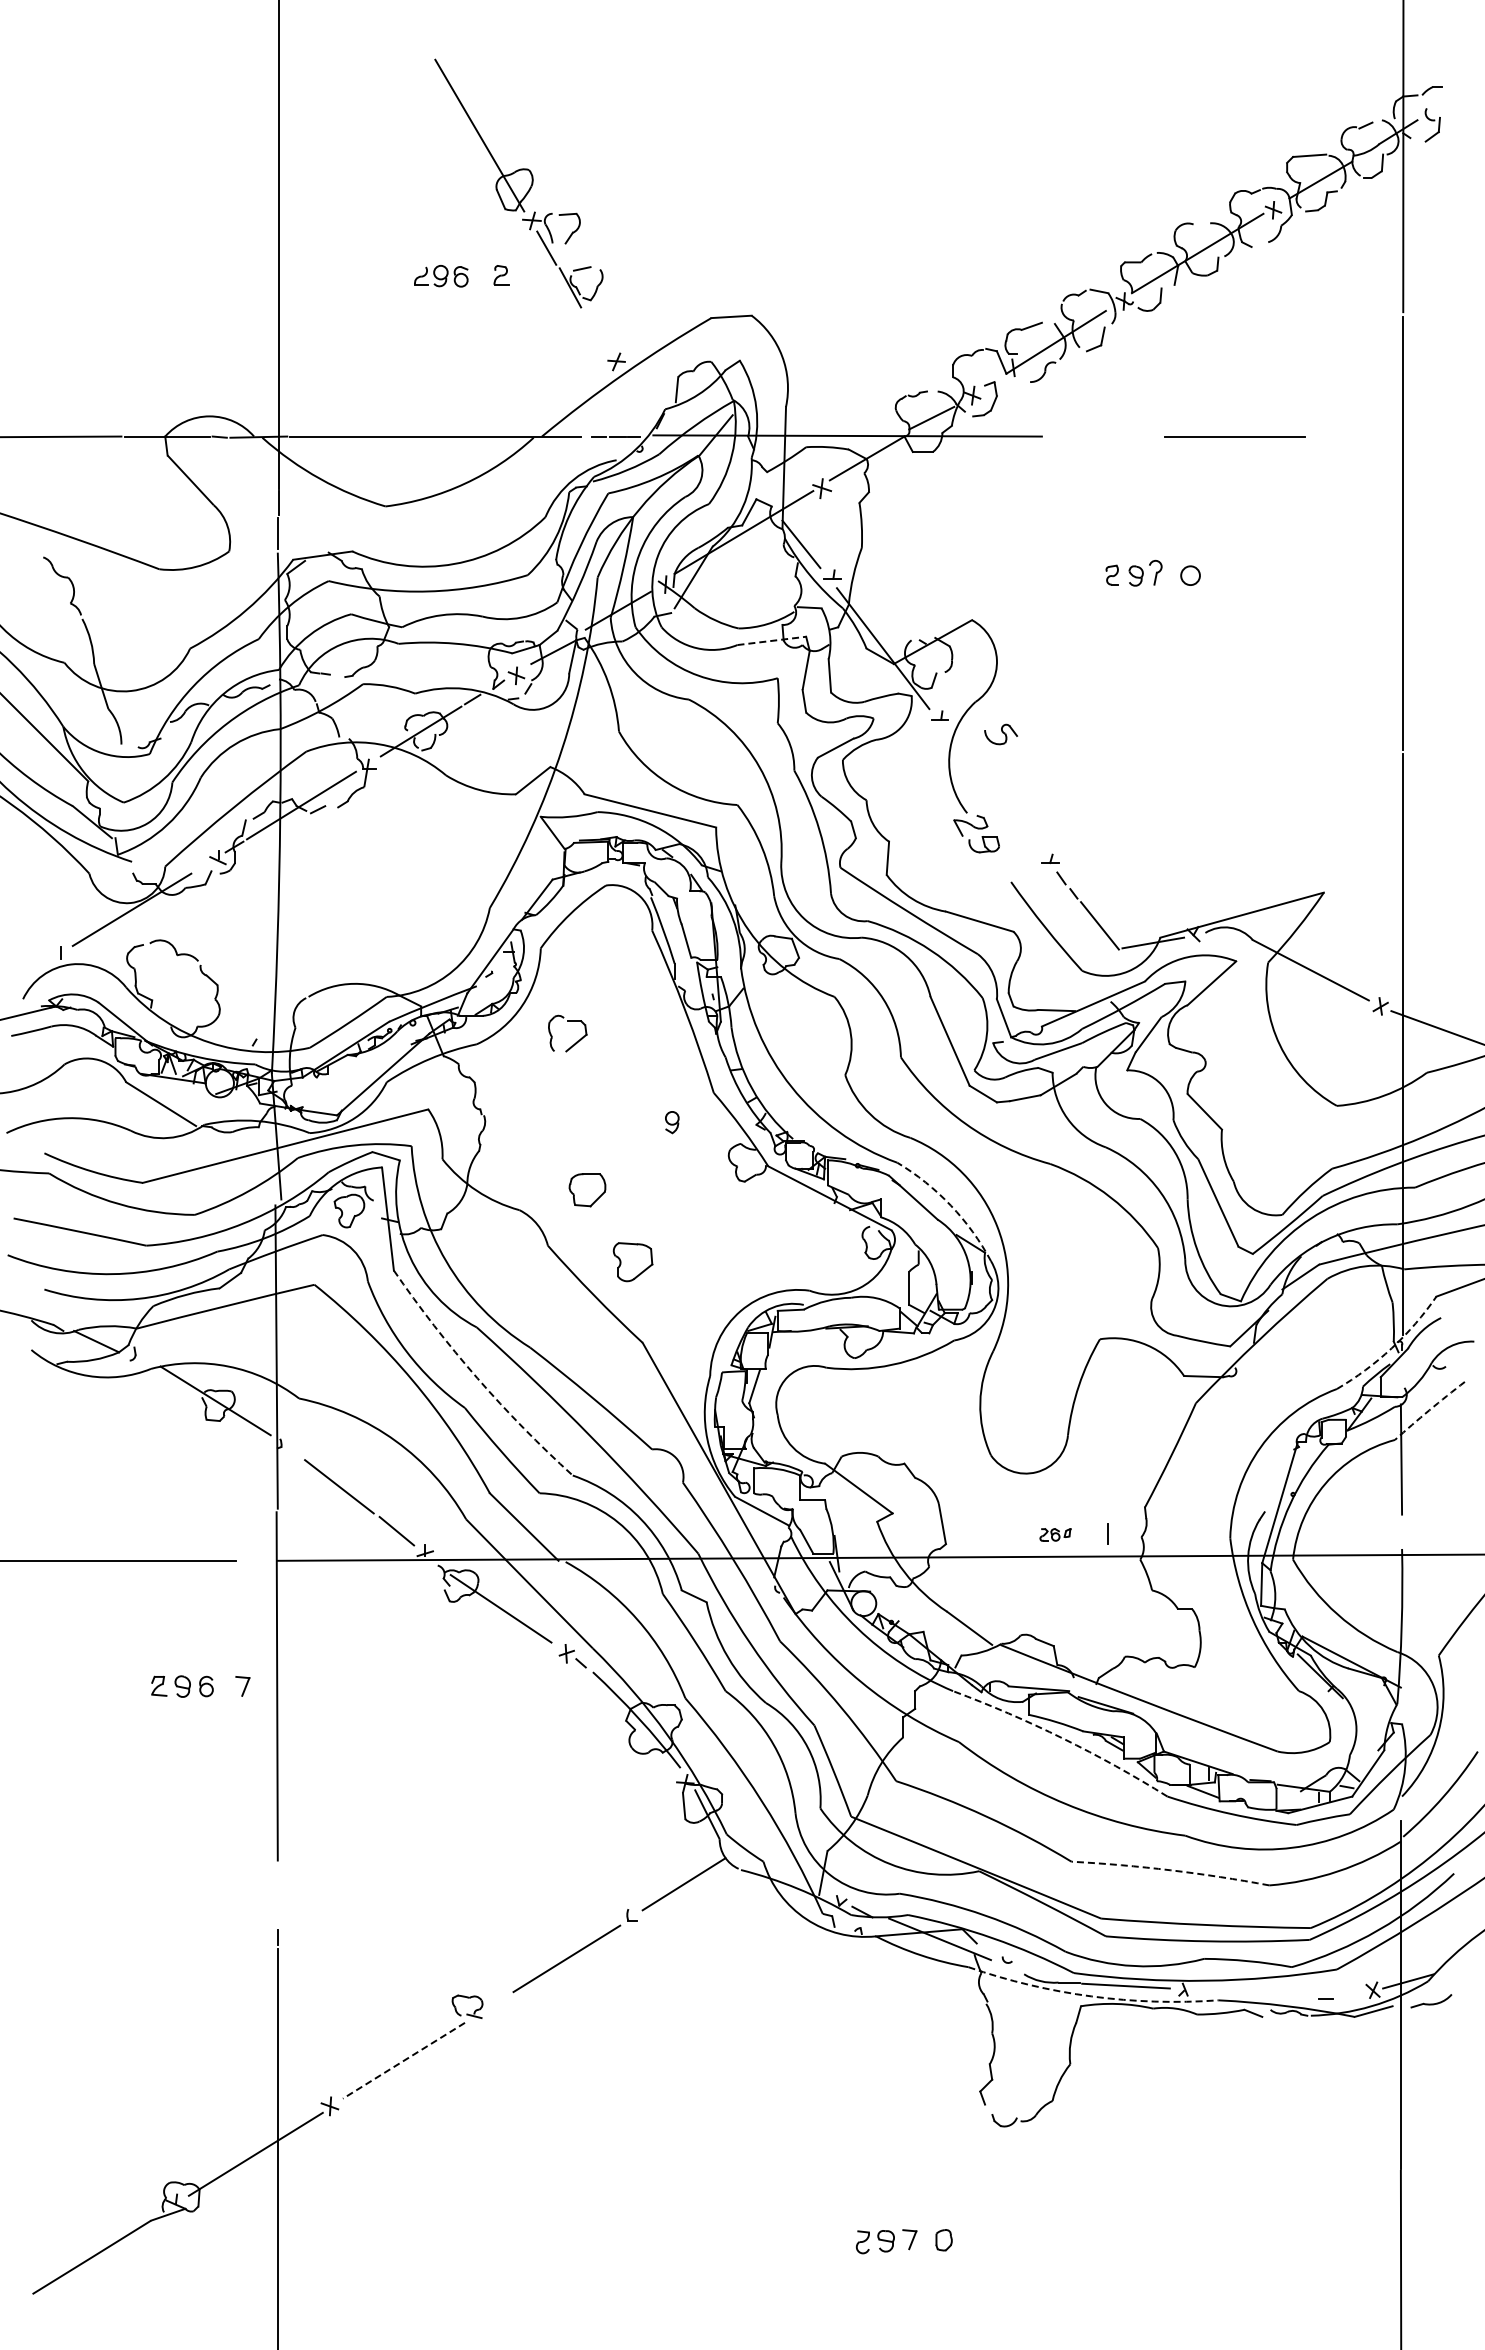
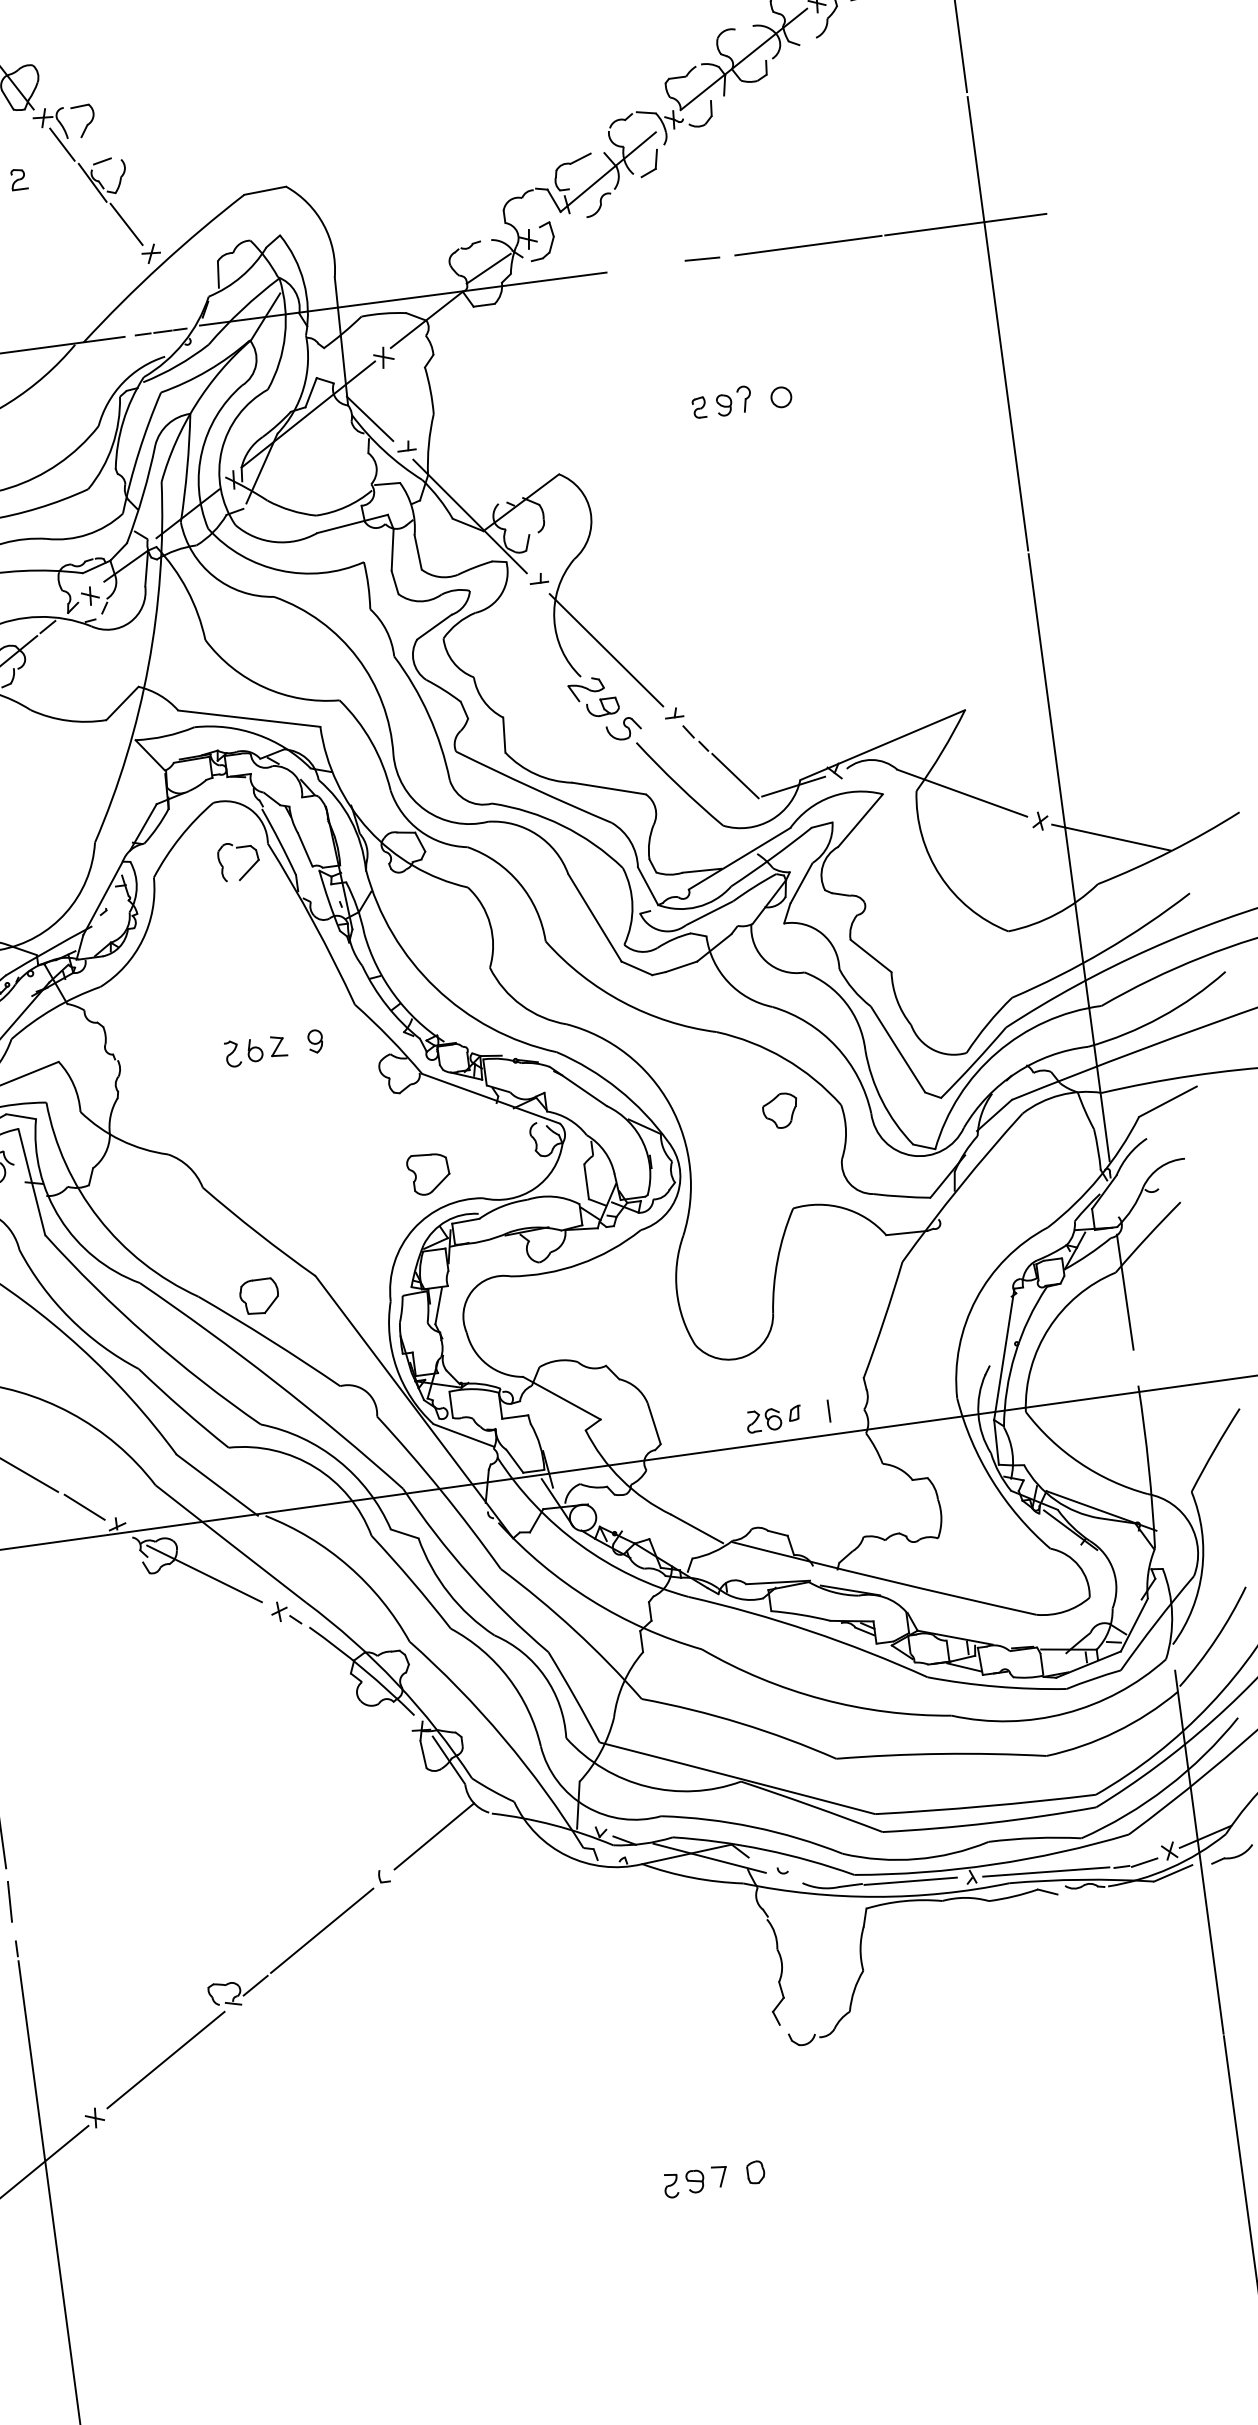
line: (596, 330) -> (125, 223), added
line: (1133, 435) -> (702, 258), added
line: (1385, 436) -> (965, 224), added
line: (771, 640) -> (352, 523), dashed -> solid
part: (1000, 734) -> (623, 729), moved
line: (994, 791) -> (606, 650), added
part: (567, 1021) -> (236, 848), moved
part: (614, 1123) -> (255, 1050), added
part: (587, 1190) -> (259, 1296), moved
arc: (950, 1205) -> (618, 1089), dashed -> solid
part: (1100, 1246) -> (780, 1111), added
part: (632, 1262) -> (428, 1174), moved
arc: (1391, 1348) -> (1099, 1177), dashed -> solid
arc: (477, 1378) -> (147, 1336), dashed -> solid
arc: (1429, 1410) -> (1147, 1236), dashed -> solid
part: (1055, 1534) -> (773, 1418), size x1.67
arc: (1062, 1738) -> (809, 1631), dashed -> solid
arc: (1170, 1870) -> (941, 1754), dashed -> solid
line: (276, 1892) -> (9, 1901), added
line: (1254, 1993) -> (1046, 1871), added
arc: (1091, 1996) -> (876, 1896), dashed -> solid
line: (1347, 1997) -> (1143, 1862), added
line: (497, 2001) -> (255, 1985), added
line: (403, 2060) -> (165, 2059), dashed -> solid

